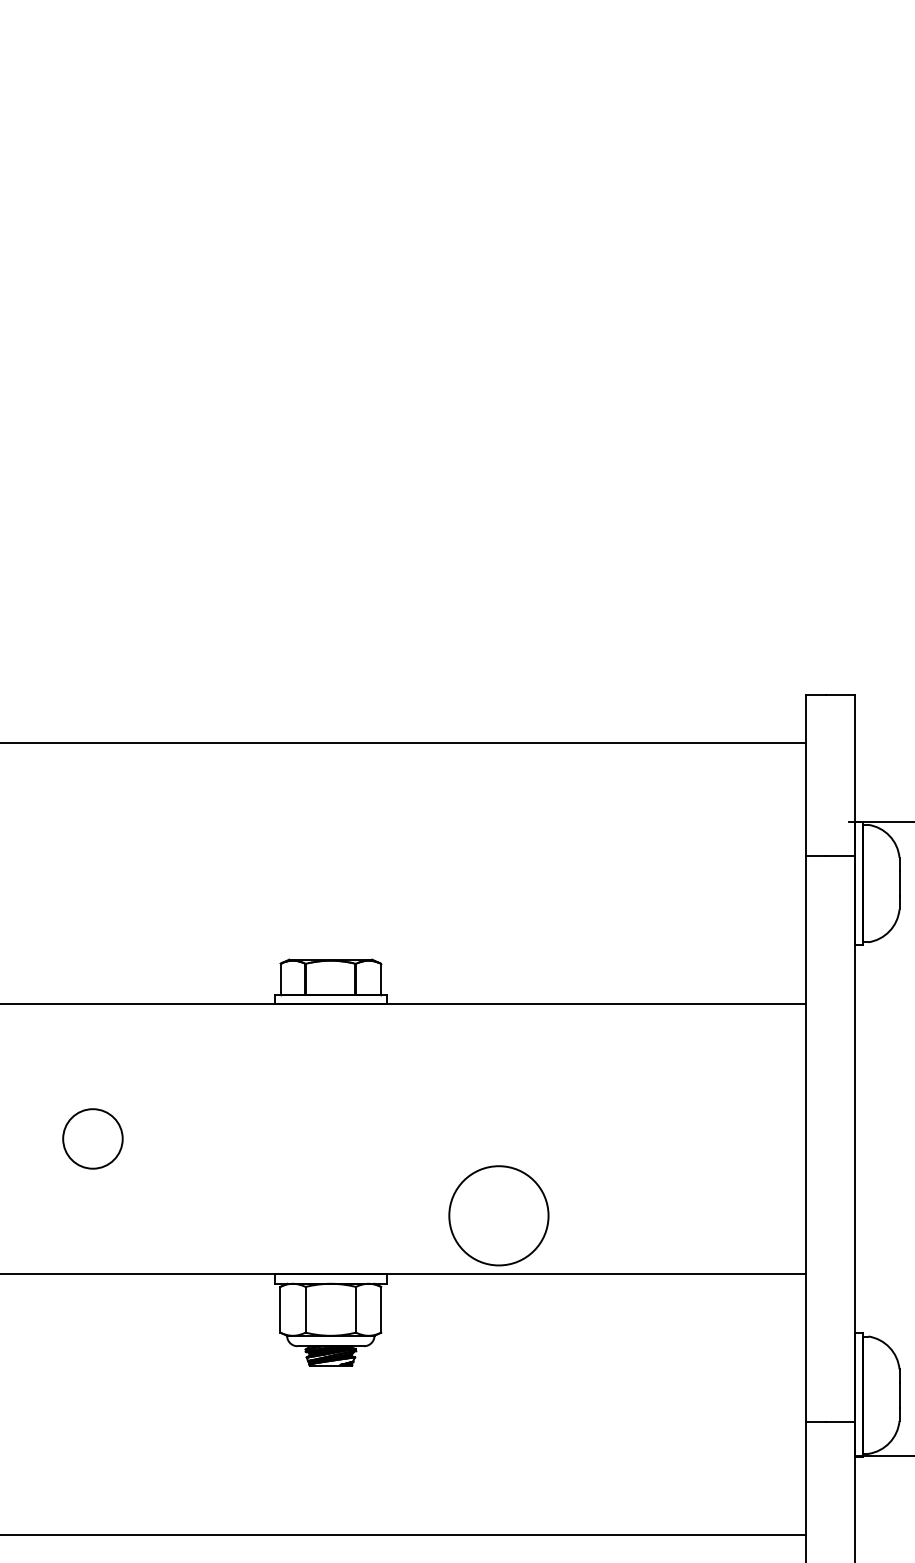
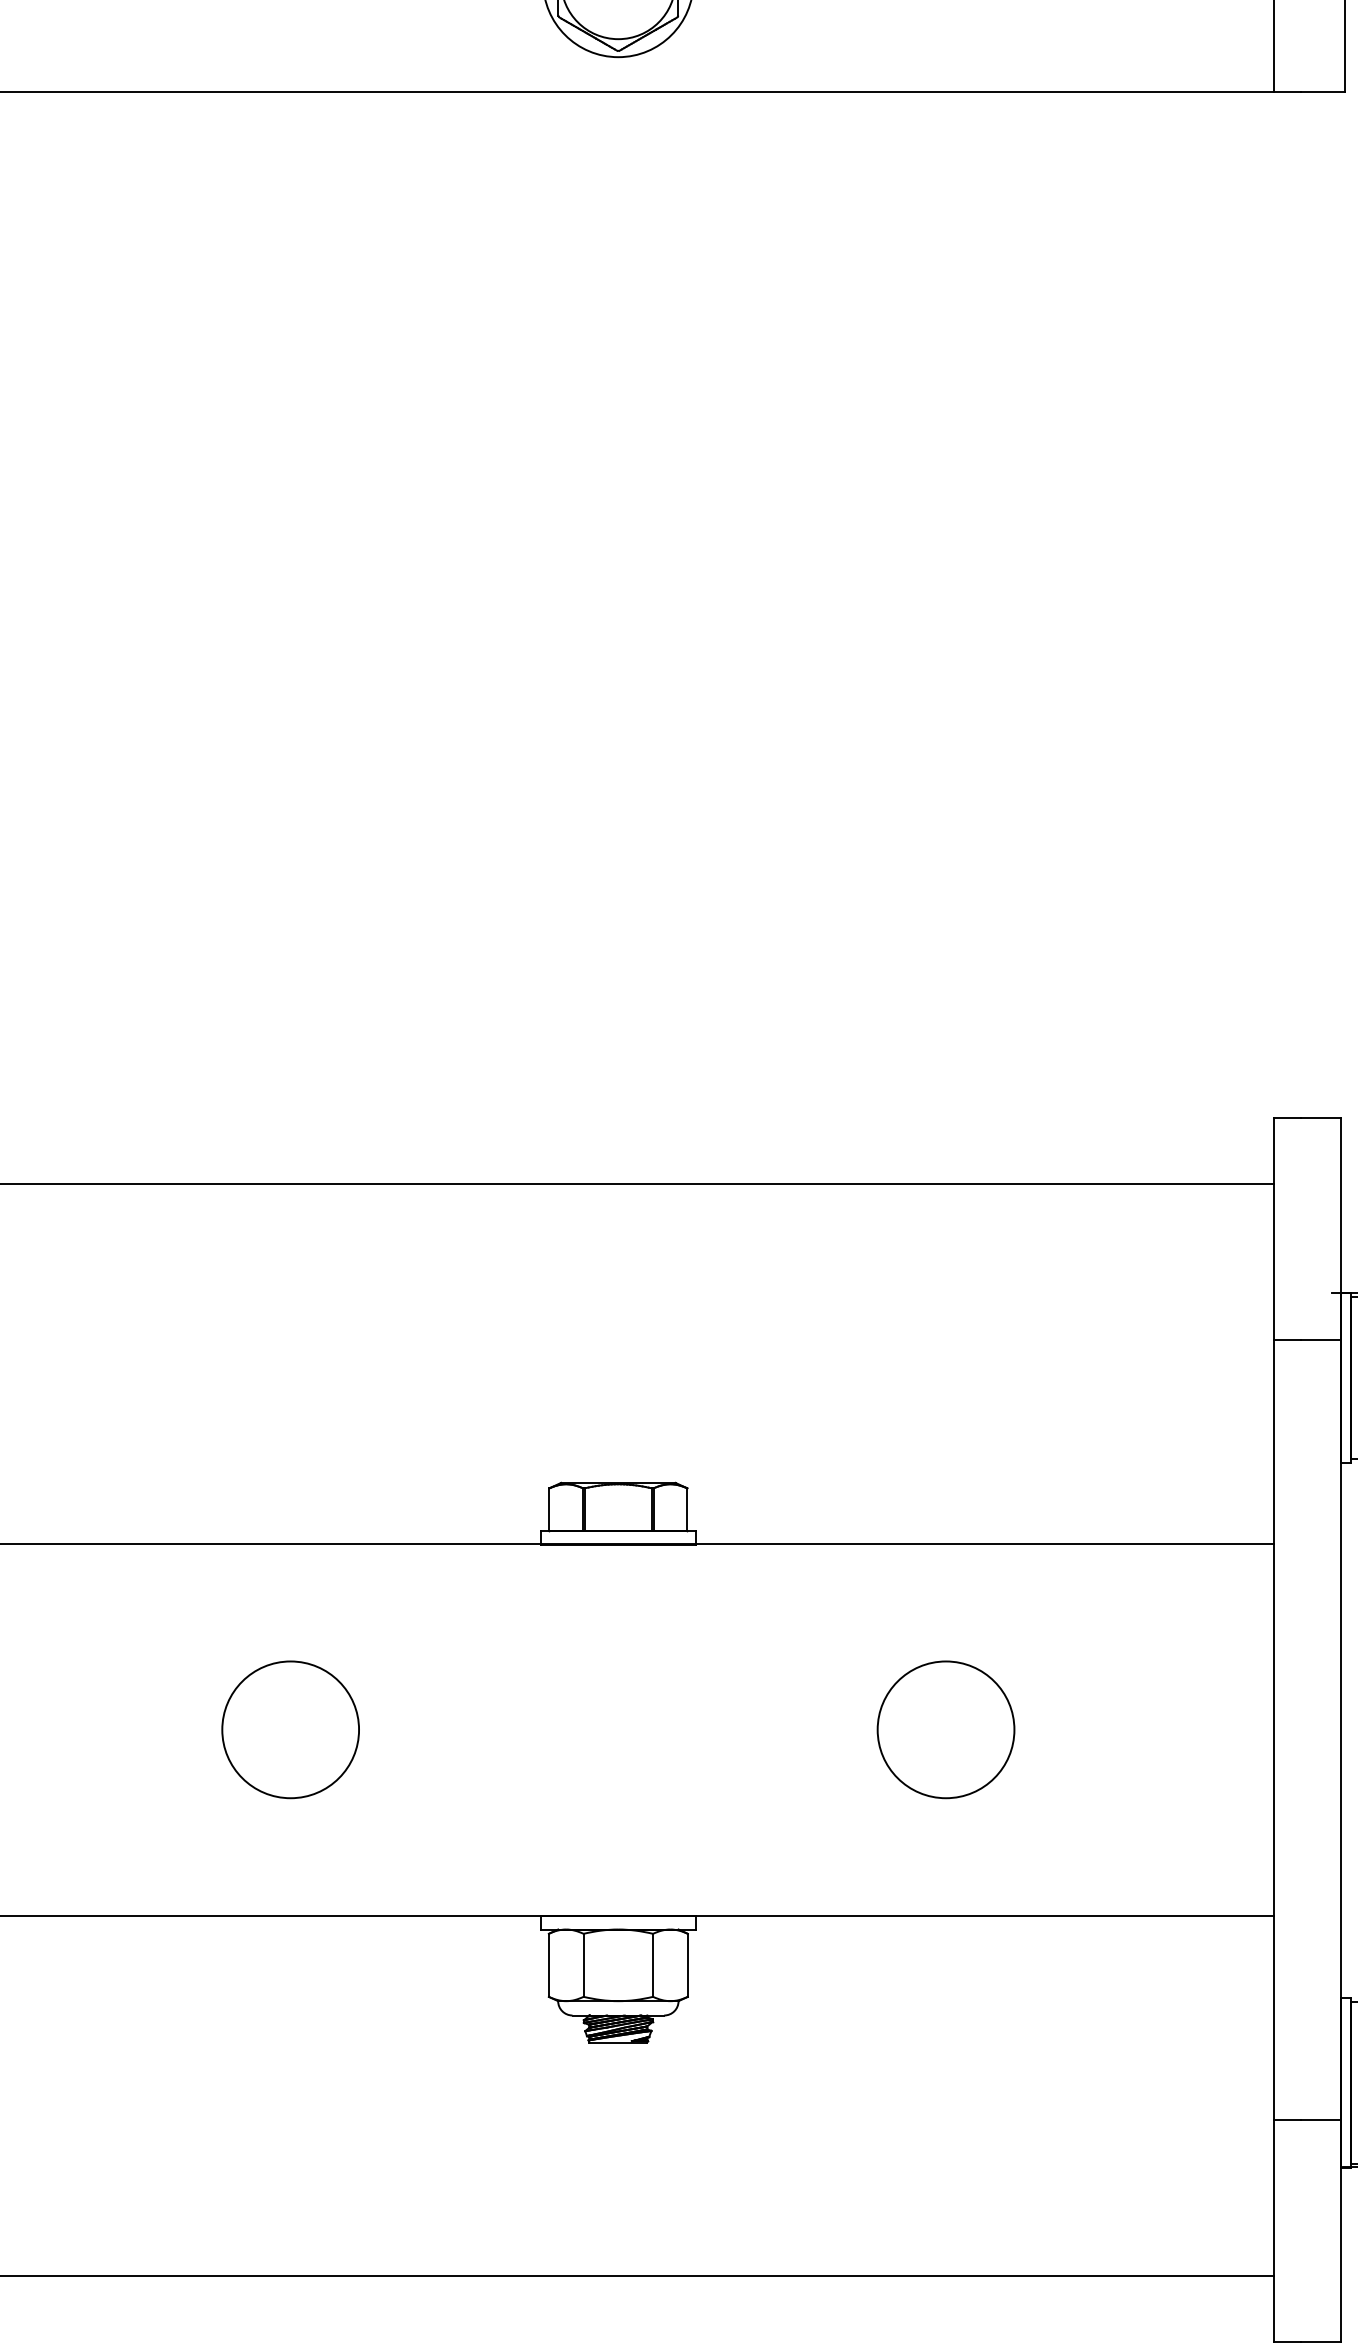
circle: (92, 1138) -> (290, 1729), size x1.67
circle: (498, 1215) -> (945, 1729), moved

